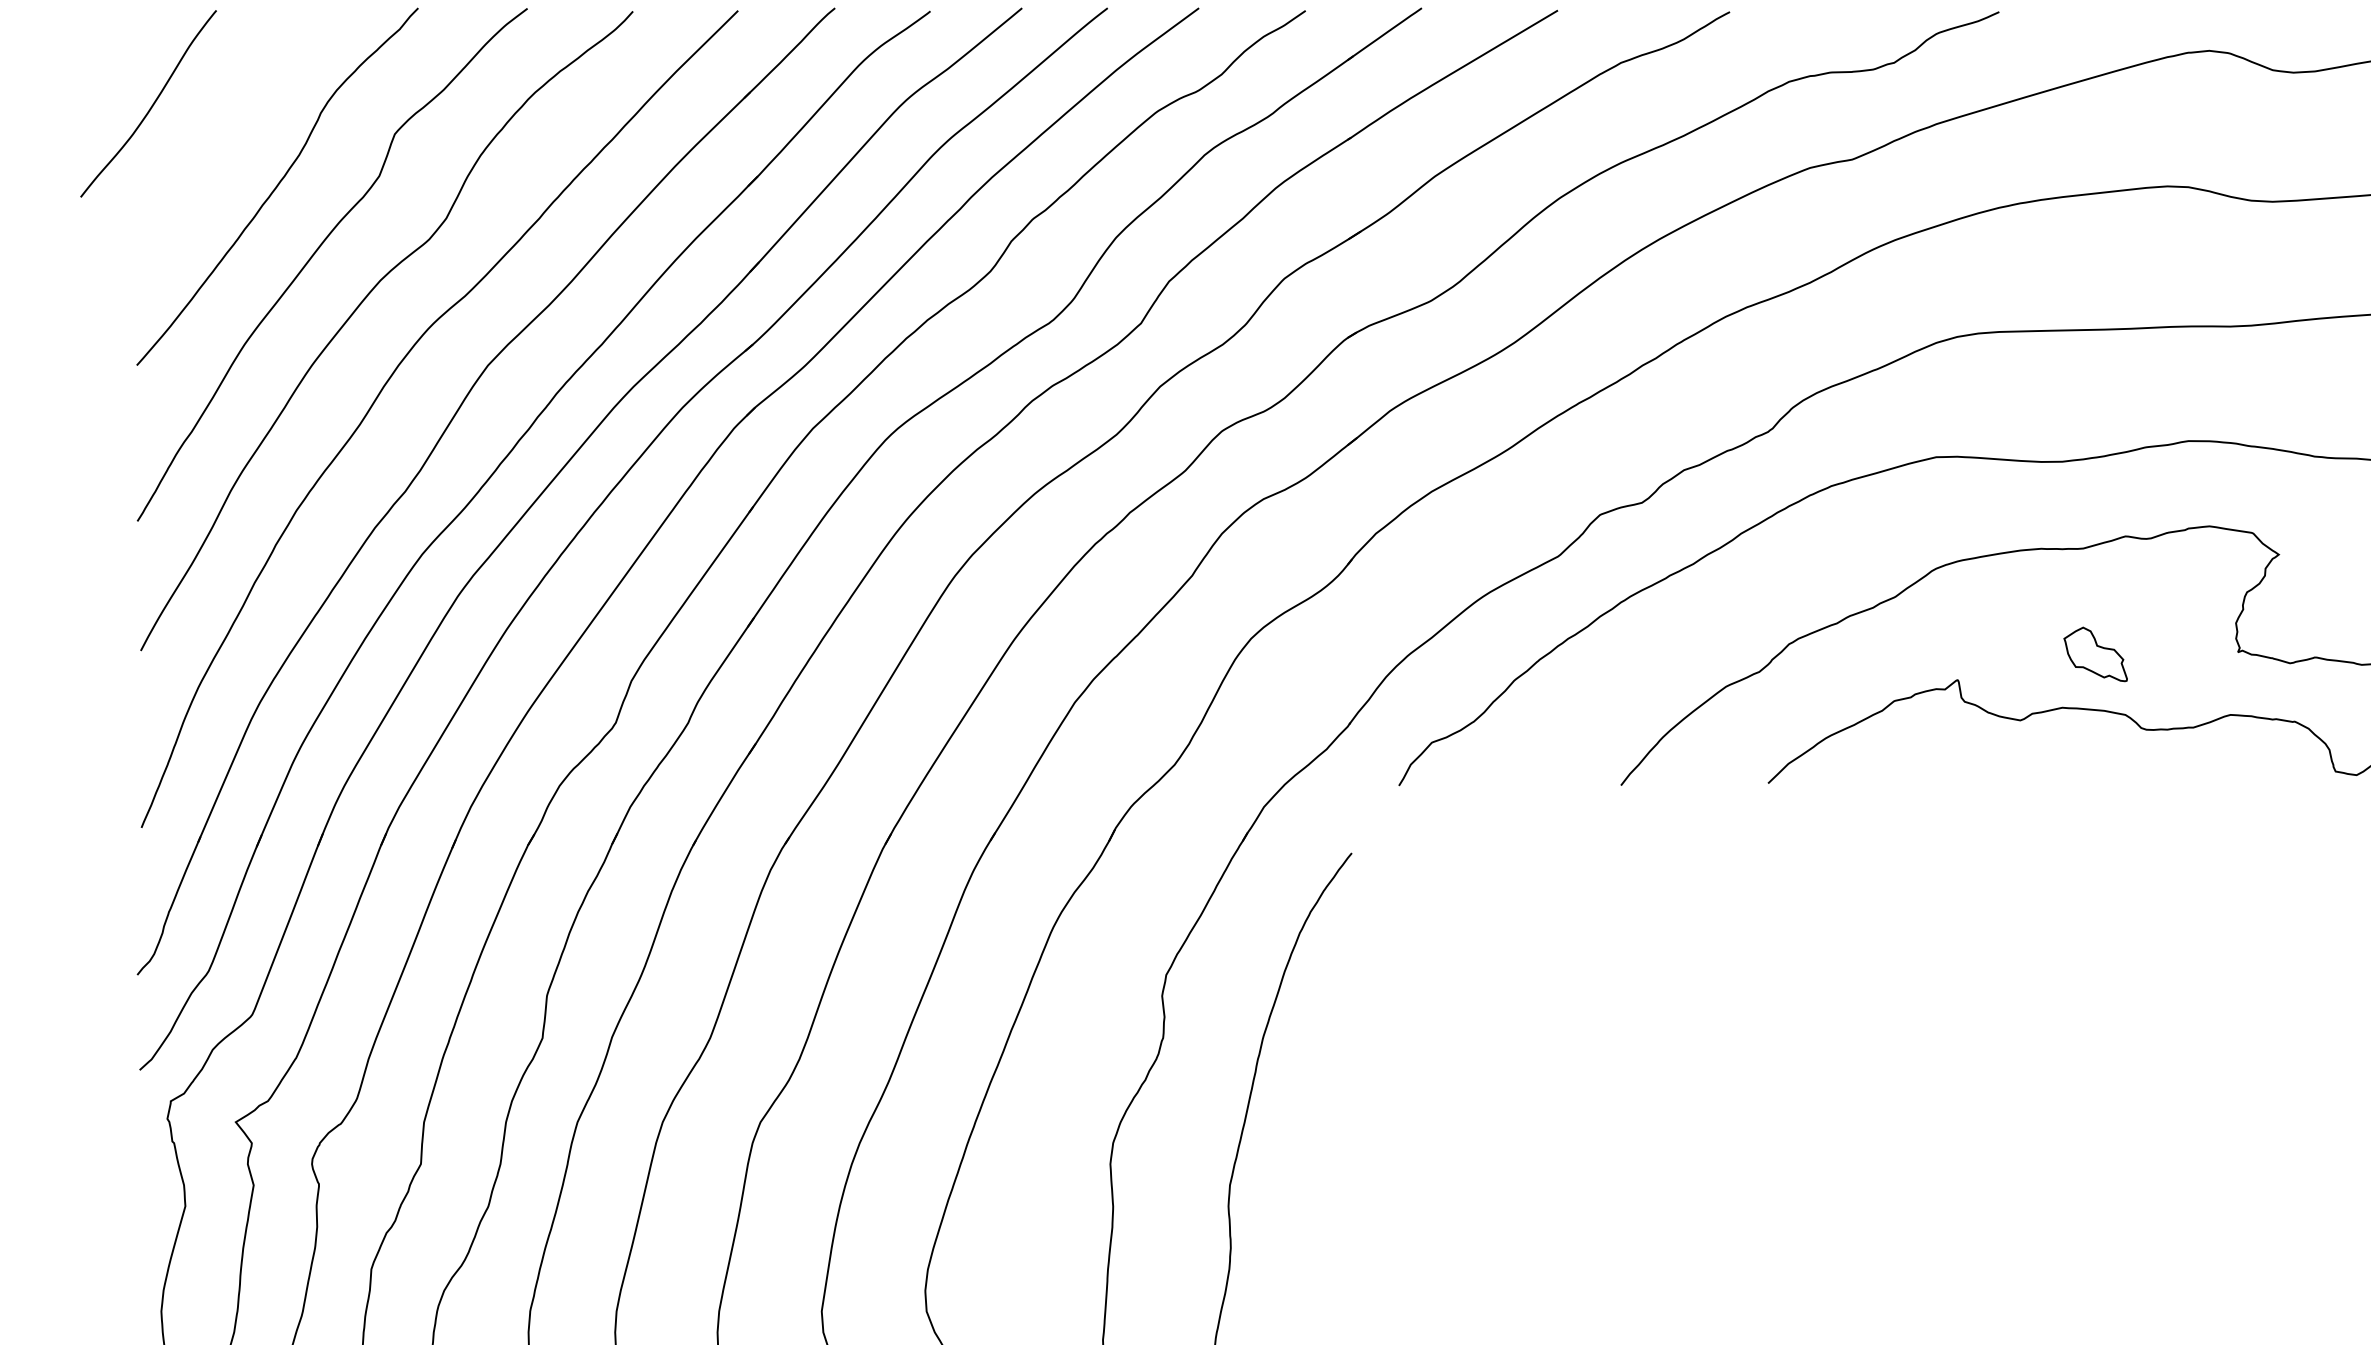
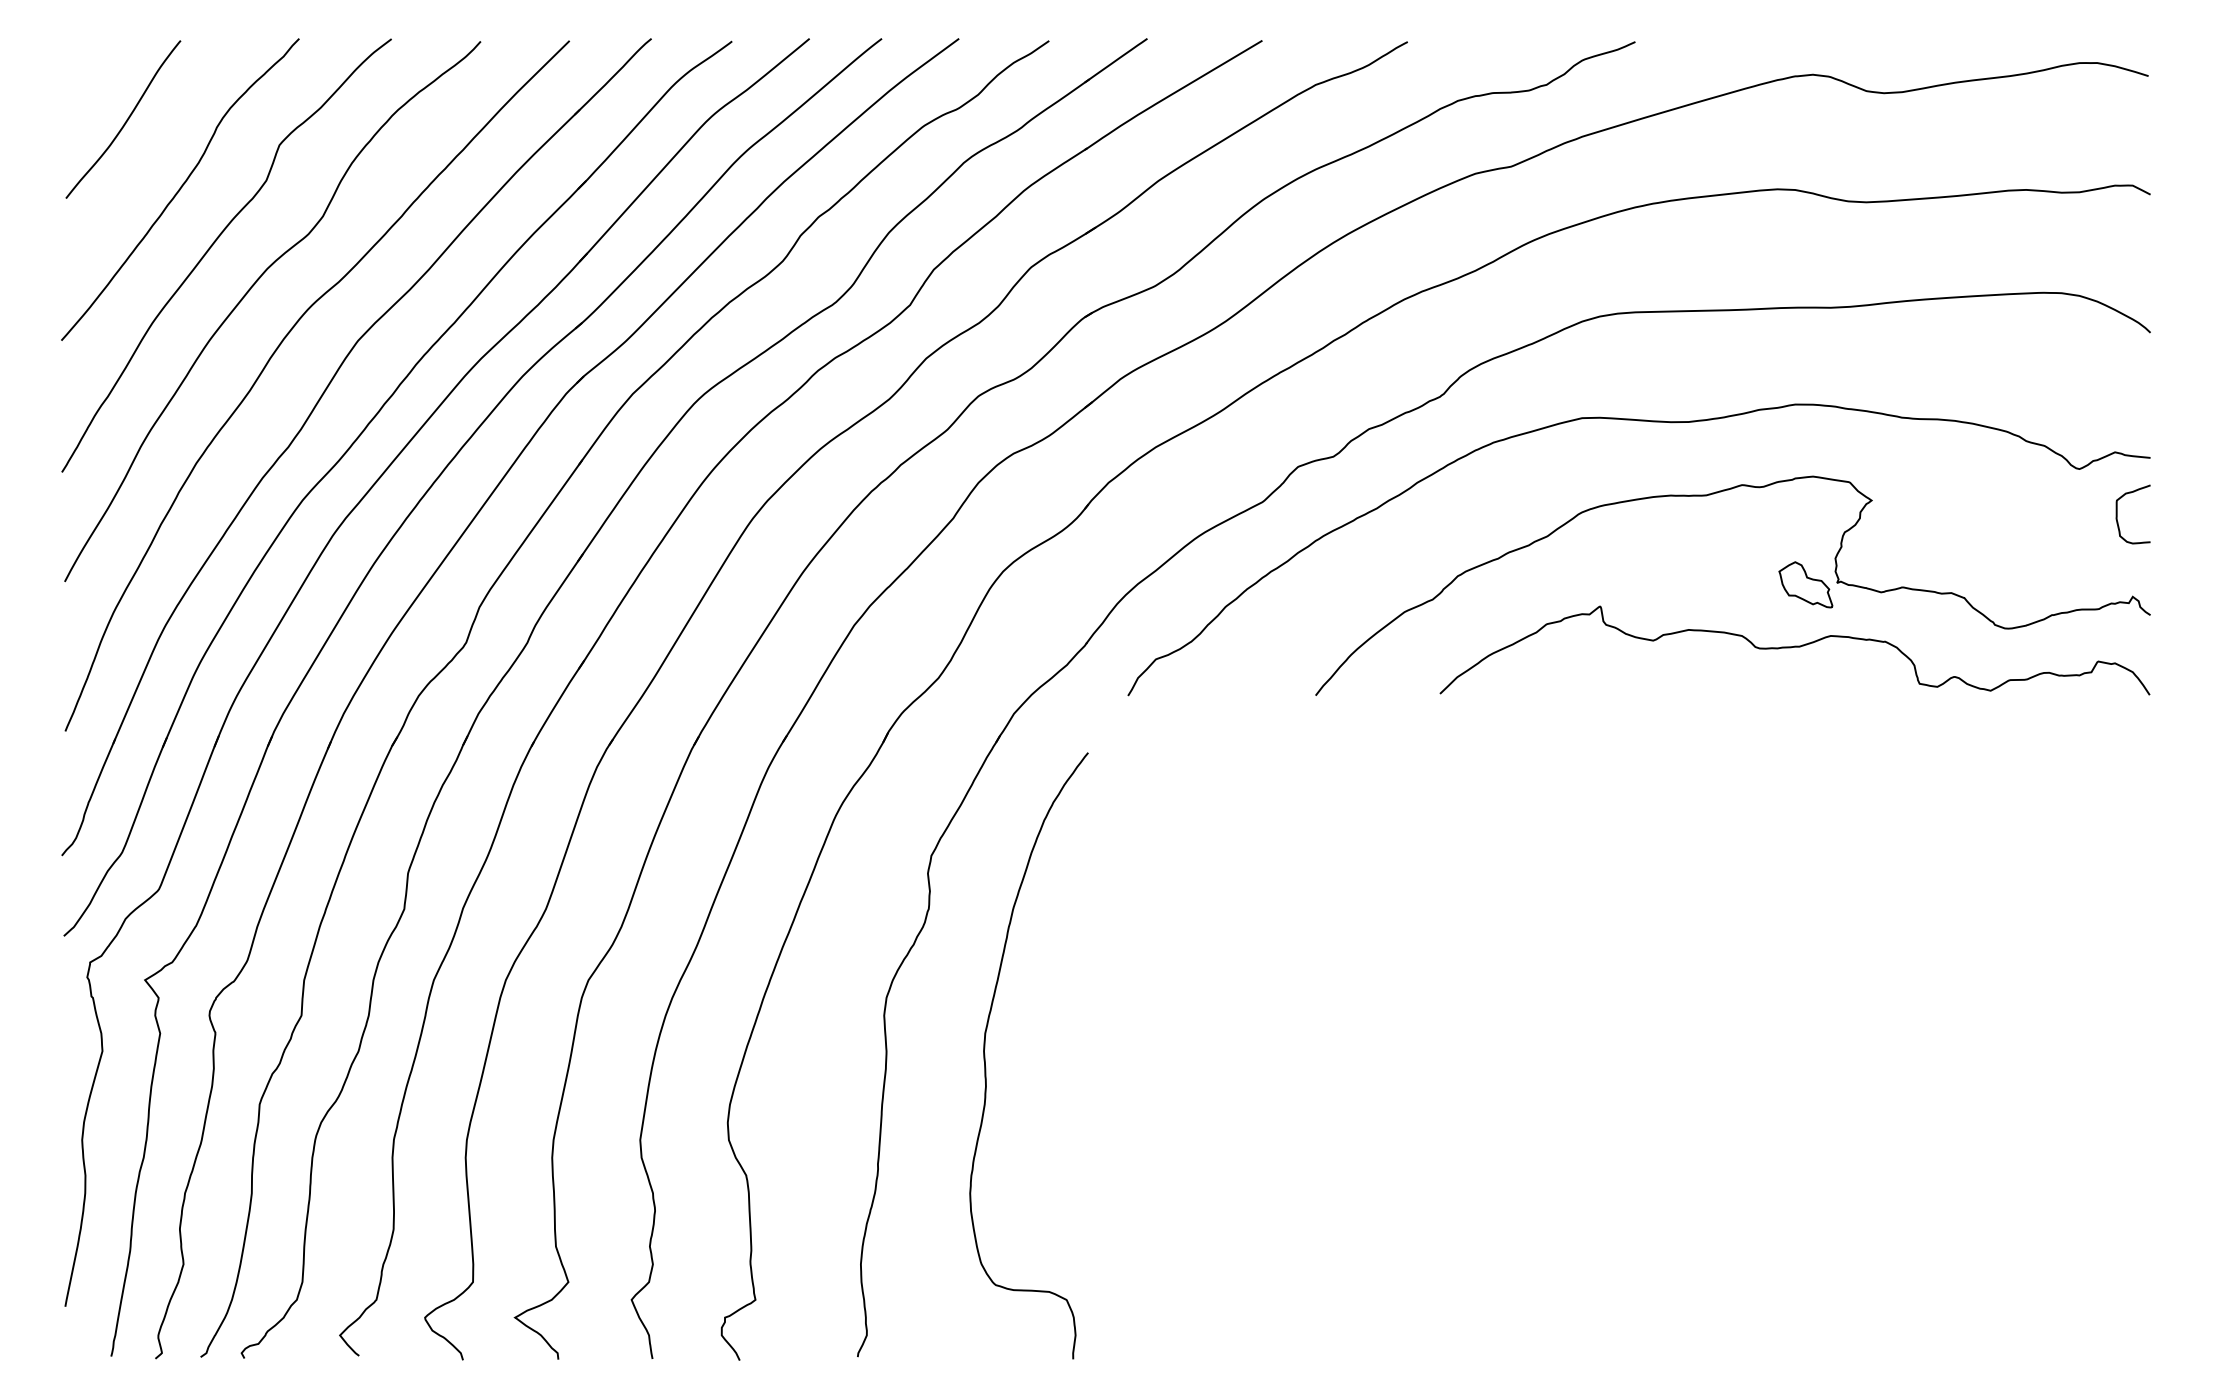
curve: (151, 106) -> (125, 121), moved
part: (2095, 654) -> (1805, 584), moved

